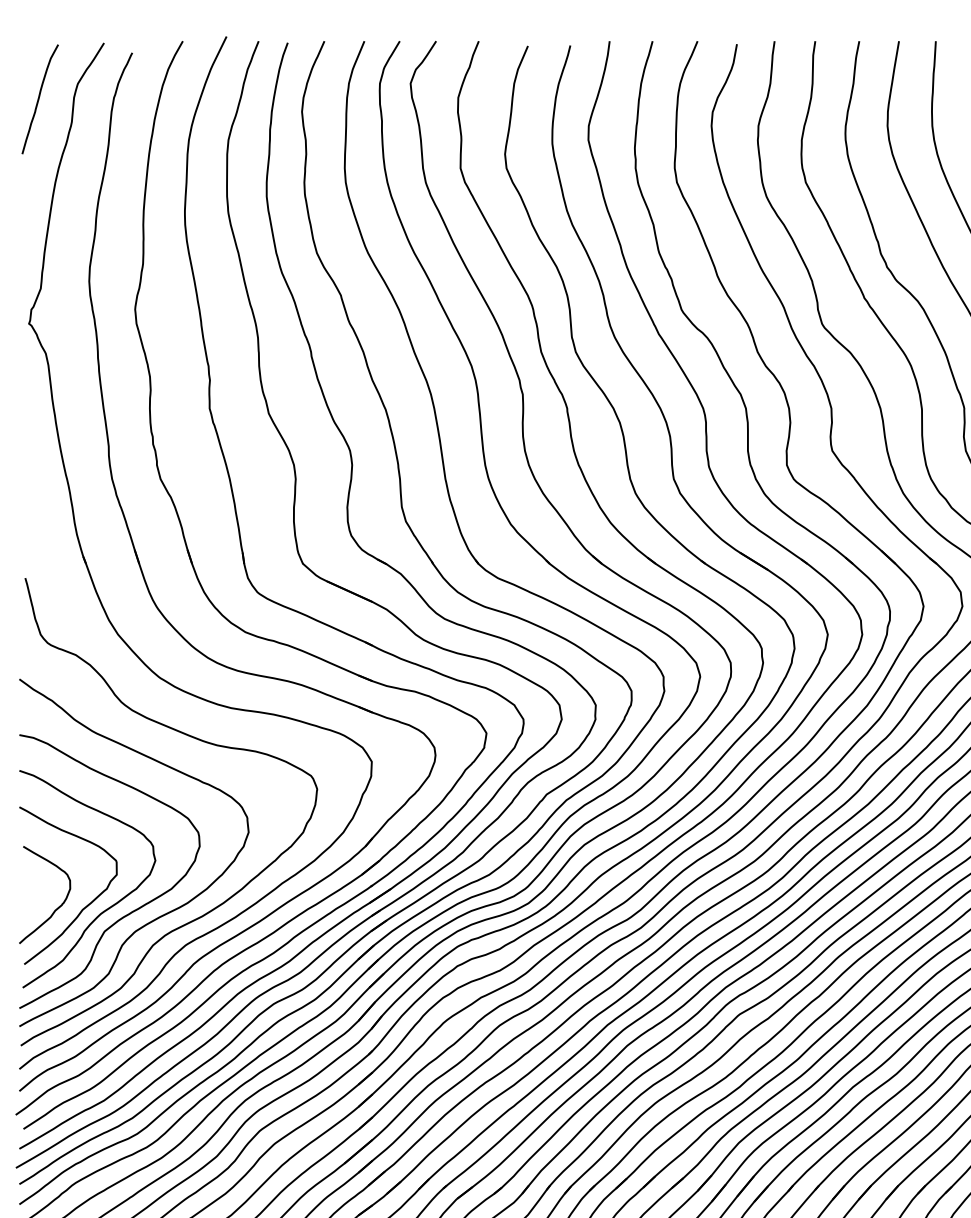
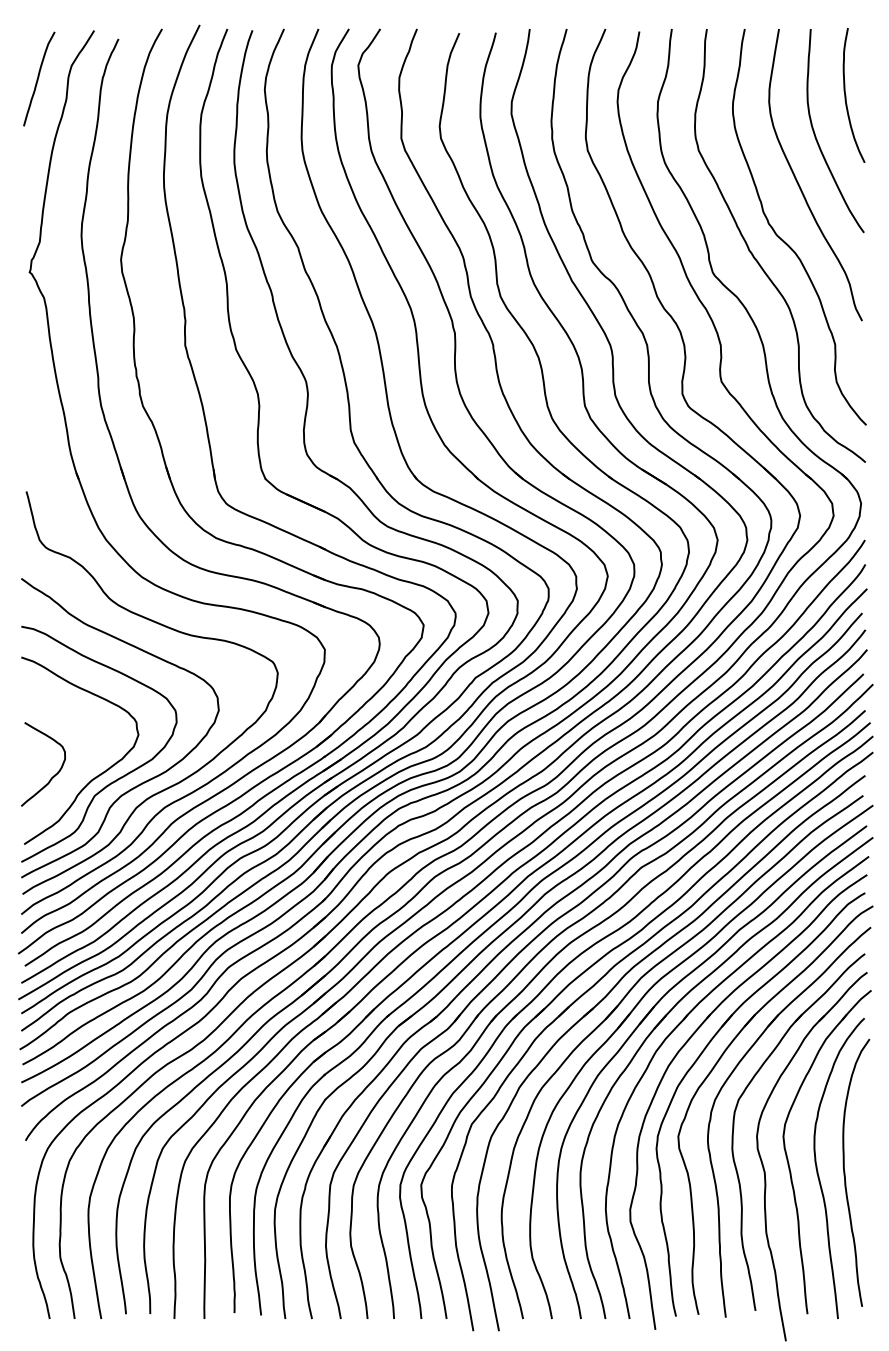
curve: (85, 905) -> (78, 773), removed

